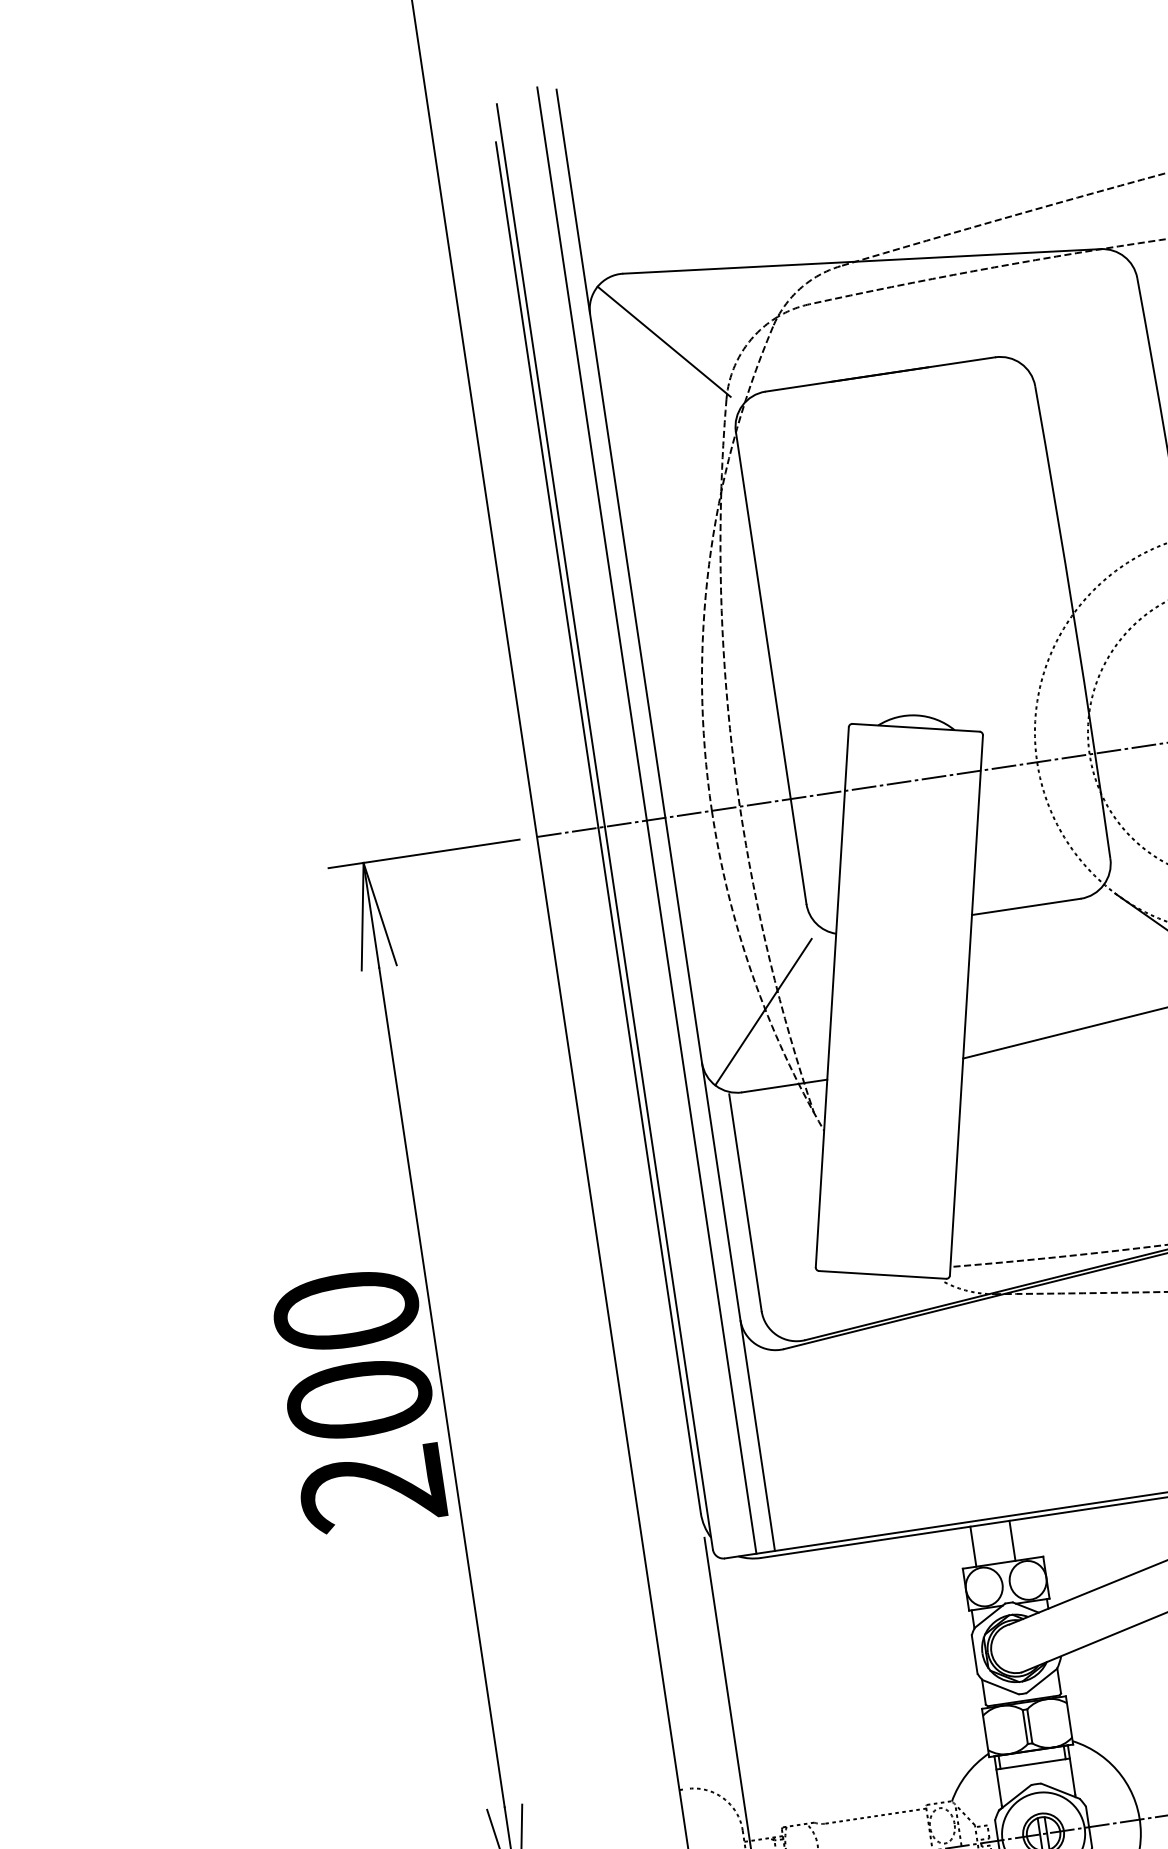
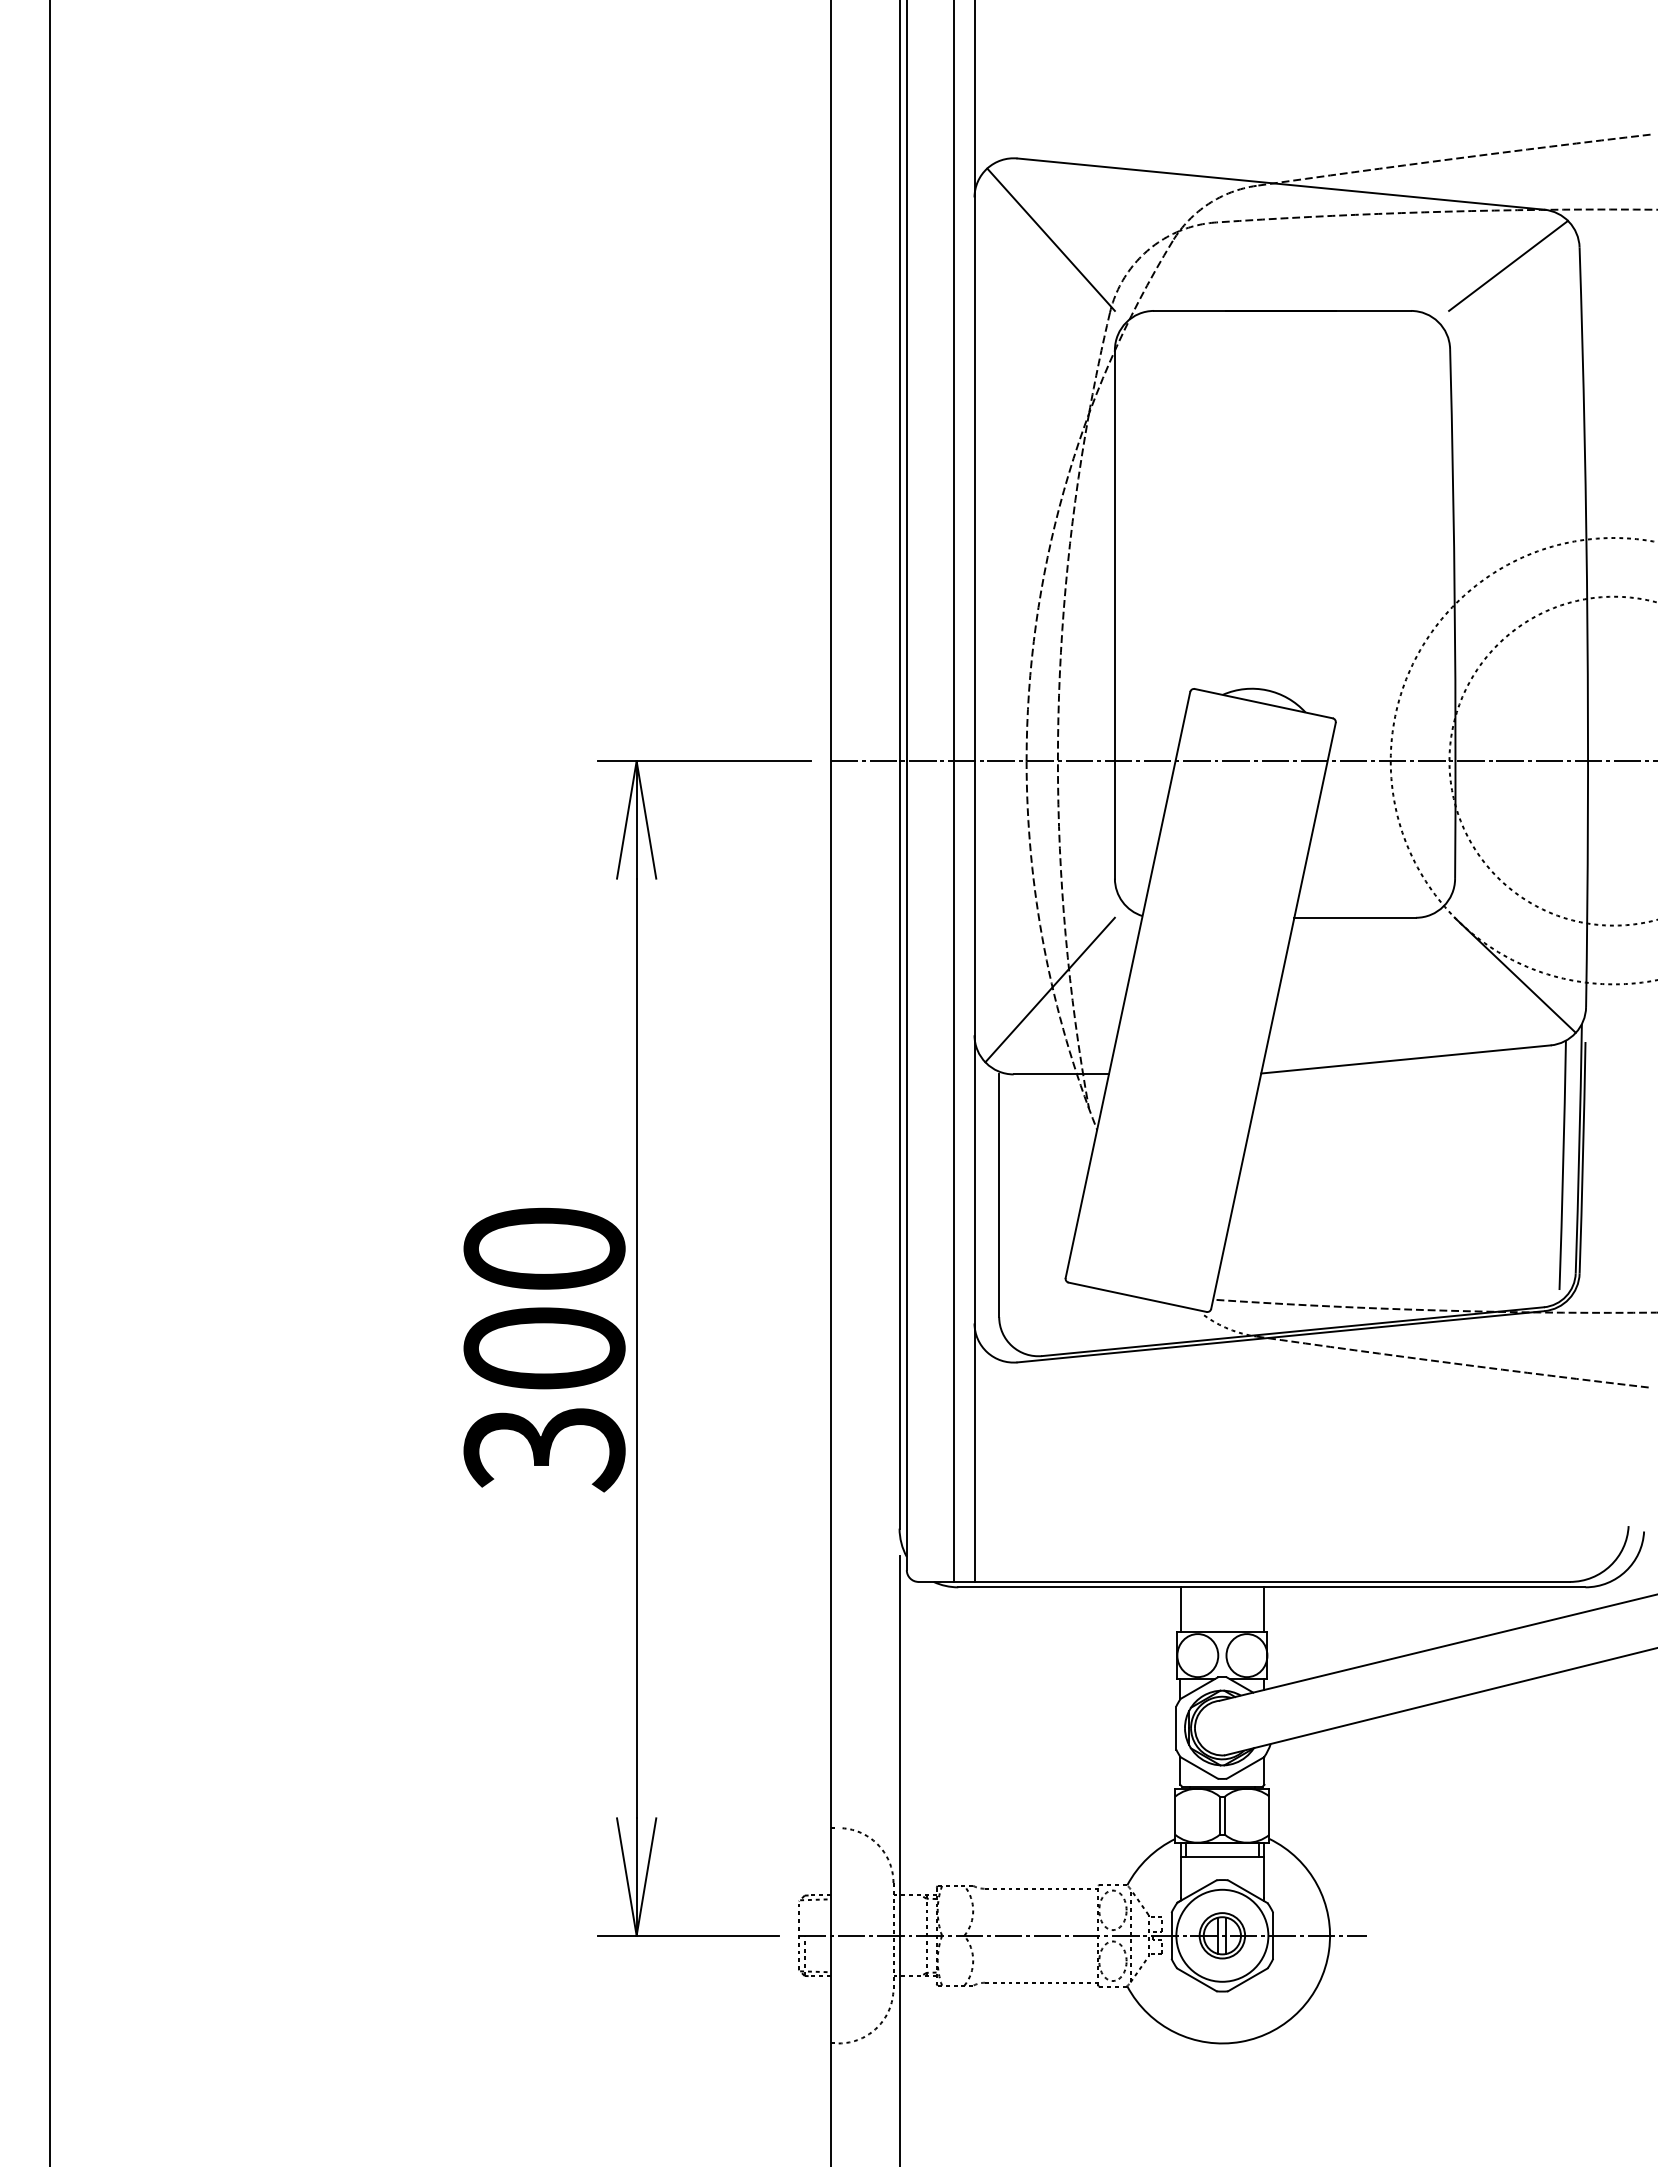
line: (1076, 303) -> (1508, 265), added
text: (373, 1490) -> (544, 1449), 200 -> 300
line: (1012, 1540) -> (1181, 1609), moved
line: (973, 1546) -> (1263, 1609), moved

